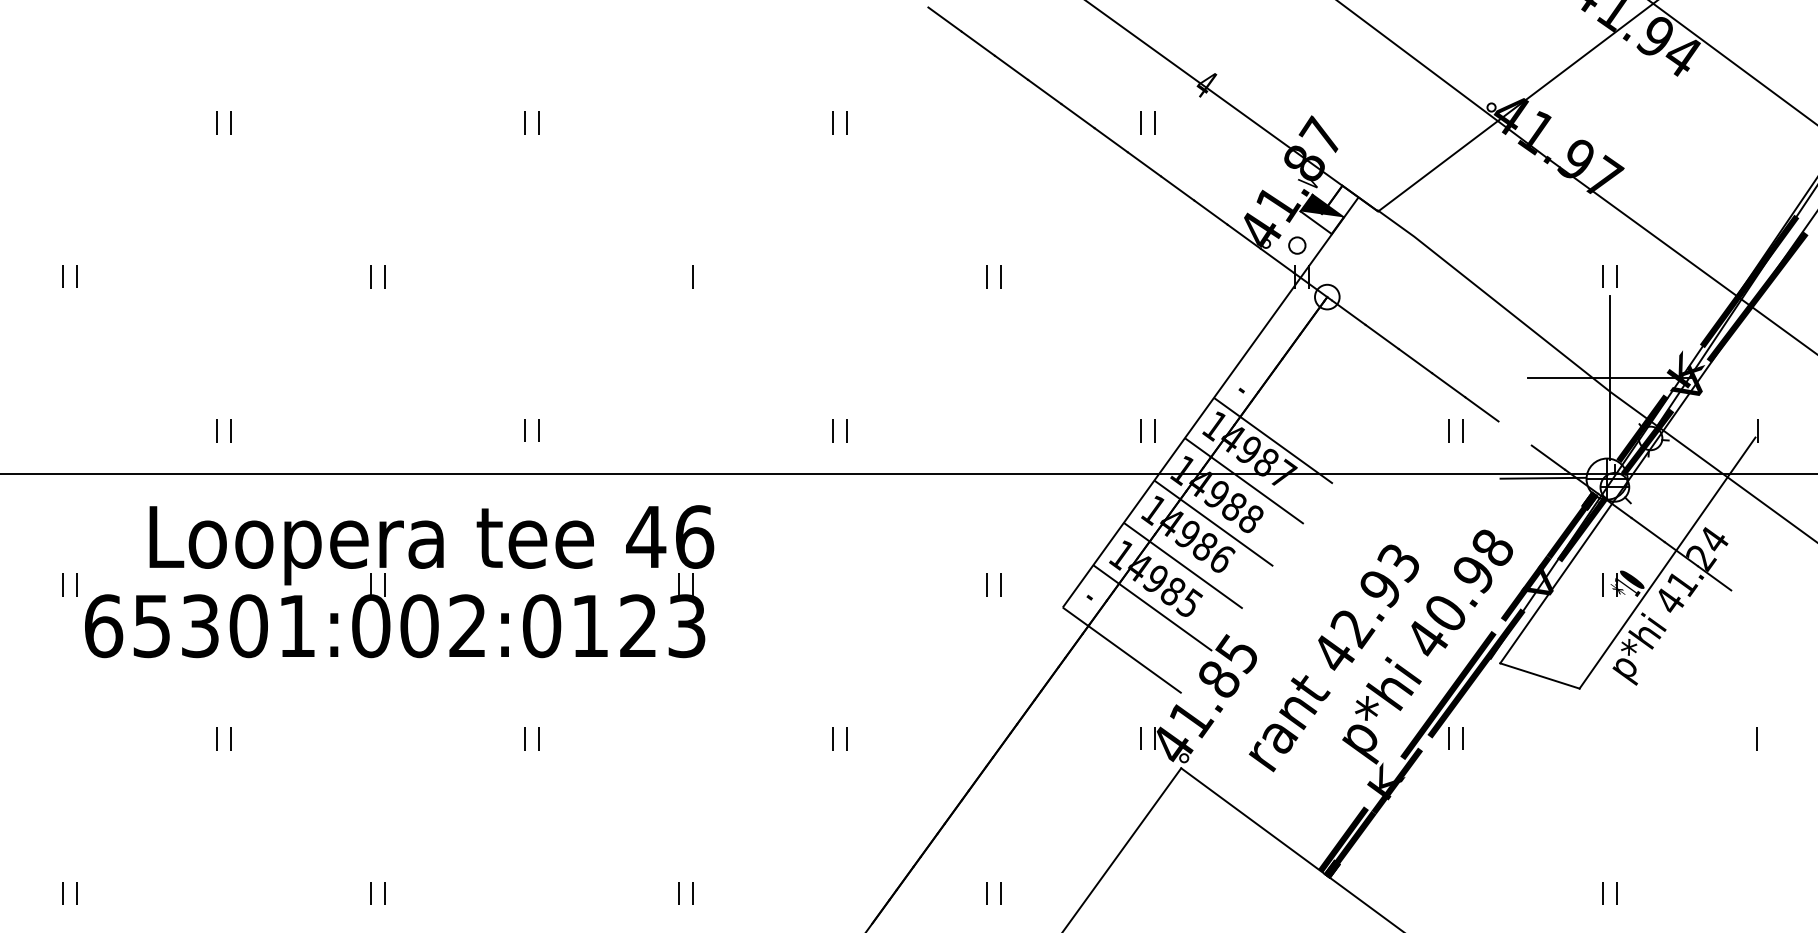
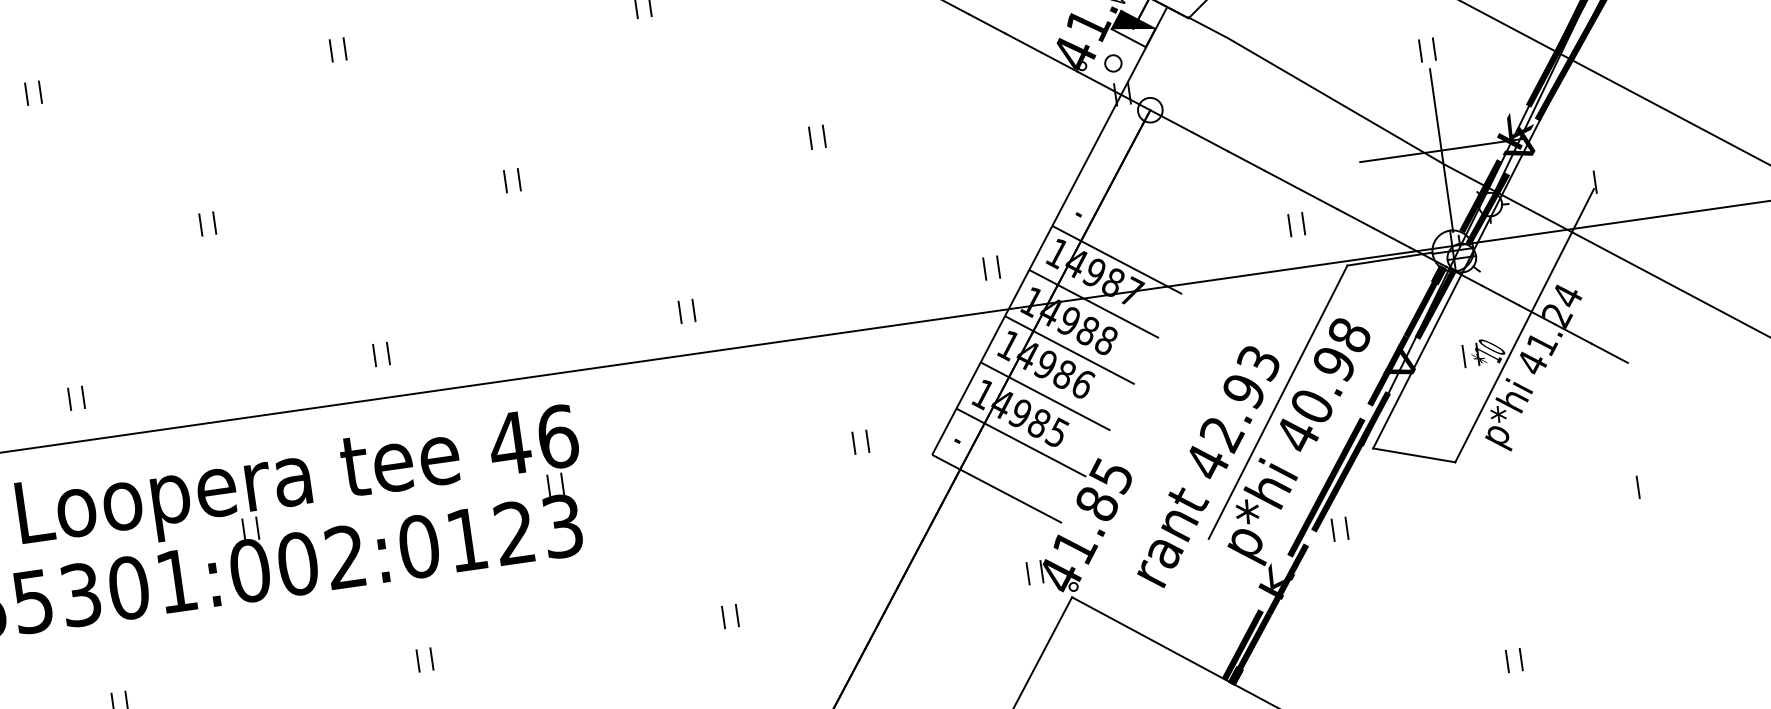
line: (678, 276) -> (505, 181), added
line: (1514, 433) -> (1354, 218), added
line: (1747, 602) -> (1609, 353), added
line: (1412, 603) -> (1277, 401), added

